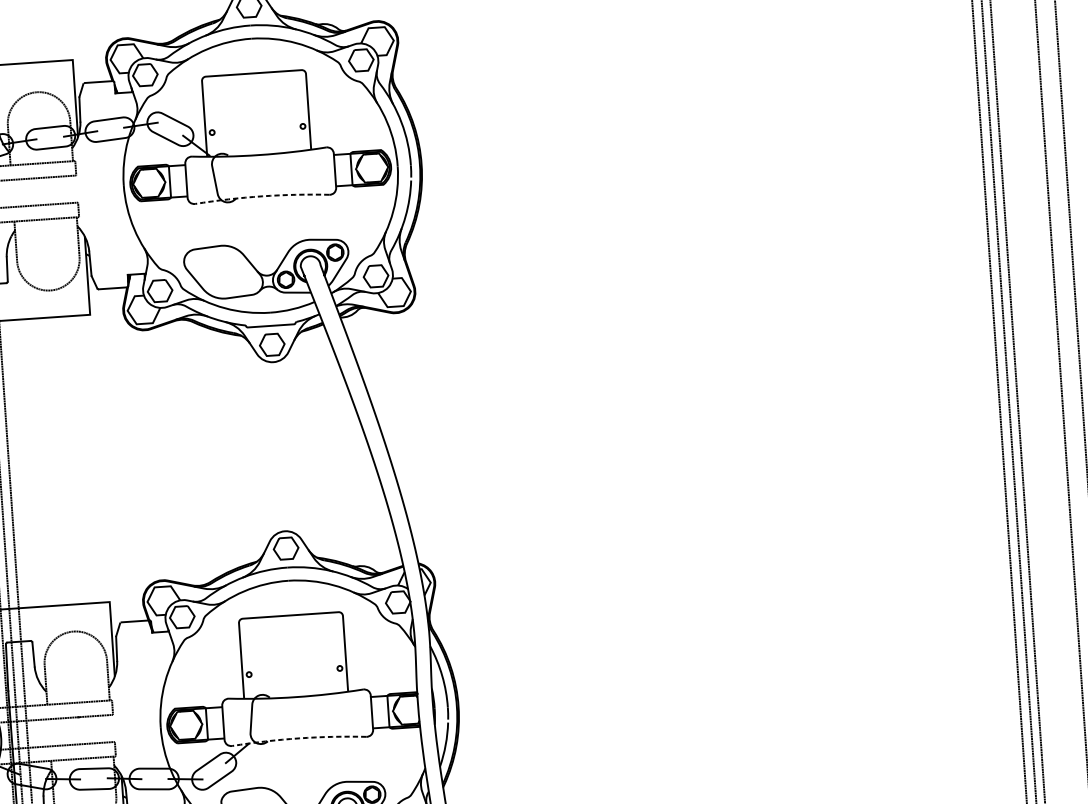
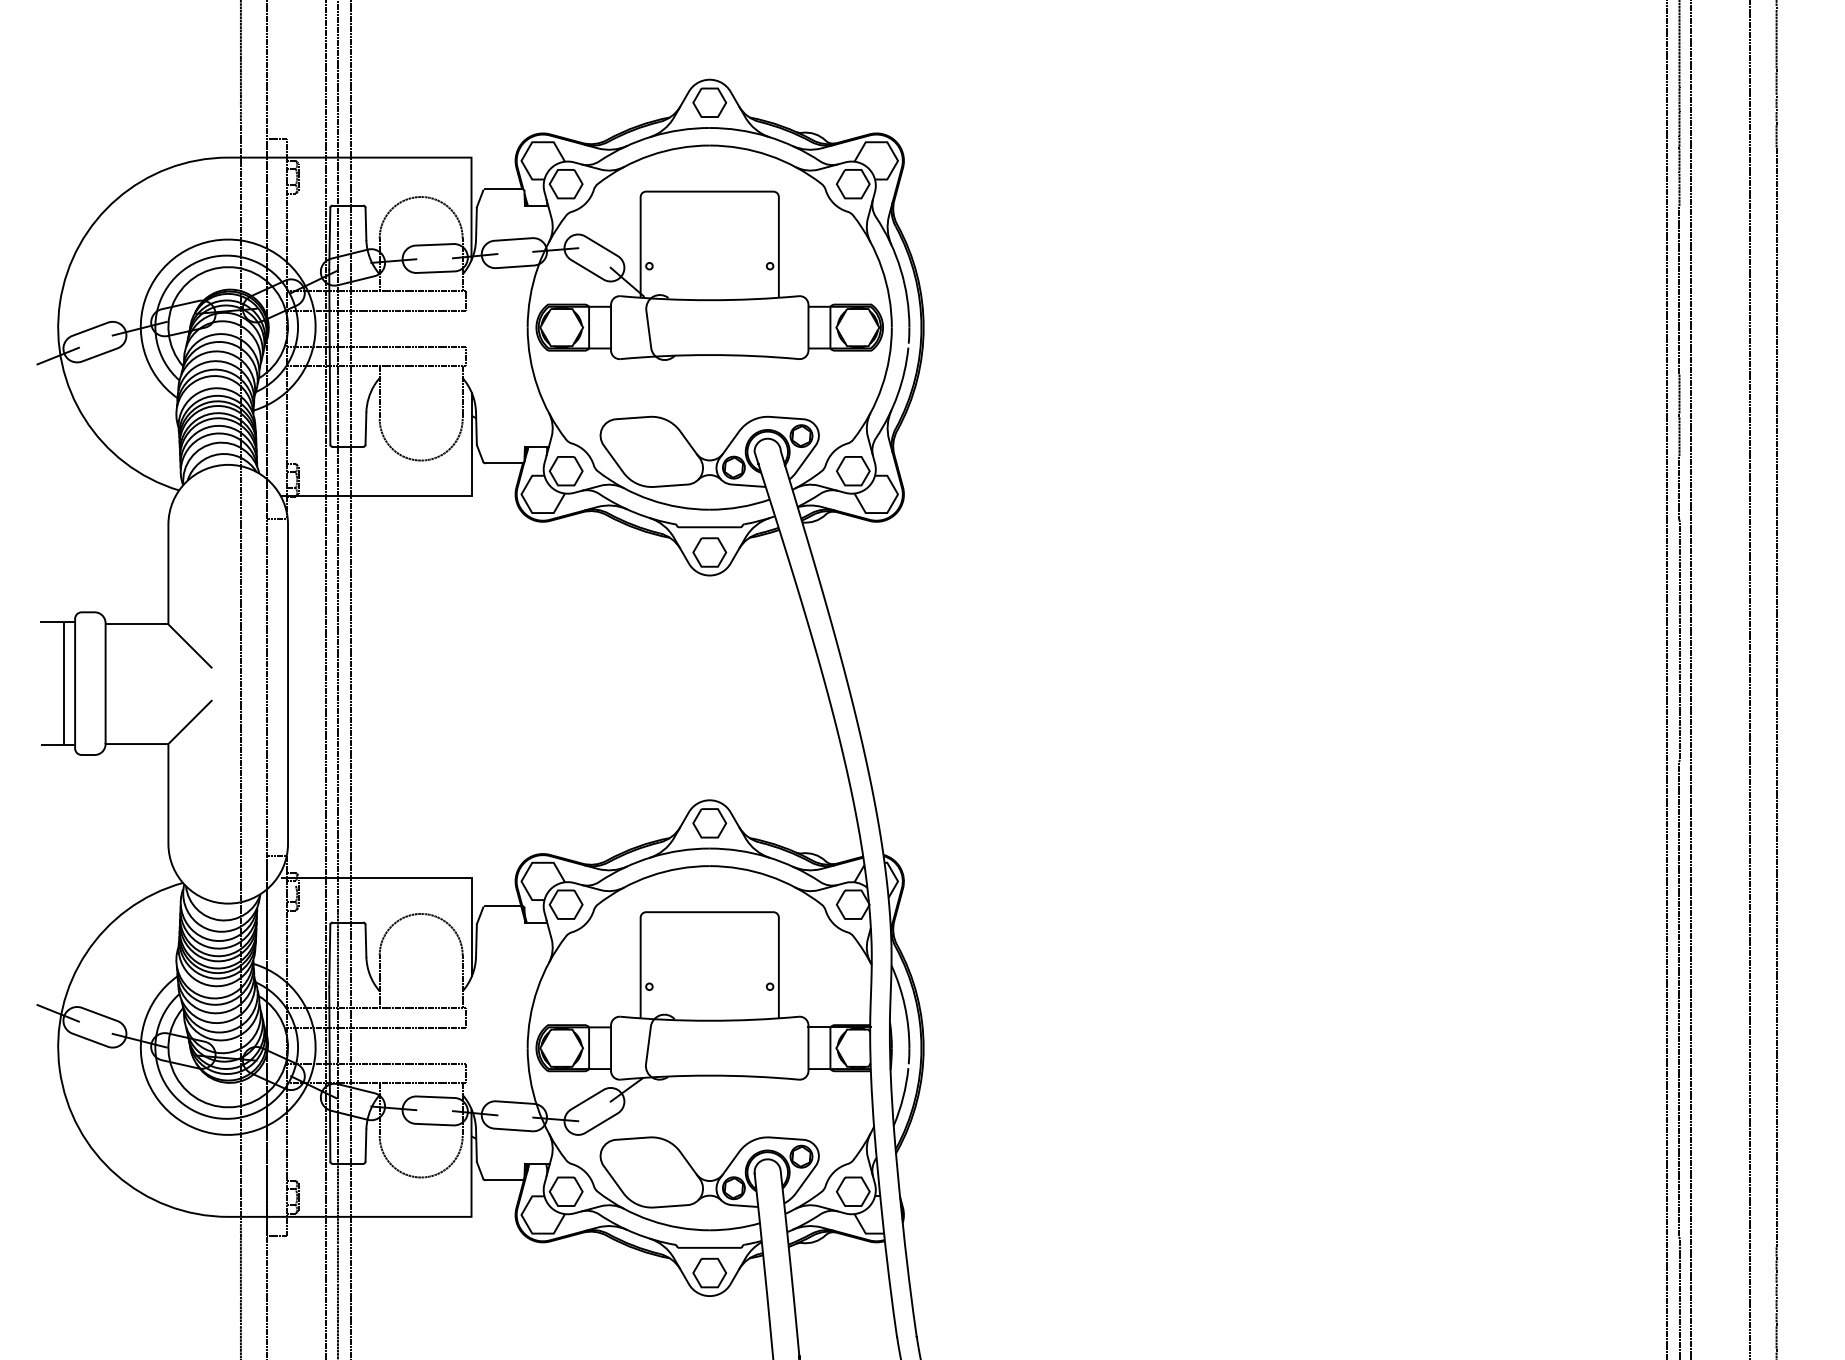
arc: (261, 196) -> (709, 355), dashed -> solid
arc: (298, 738) -> (709, 1075), dashed -> solid

